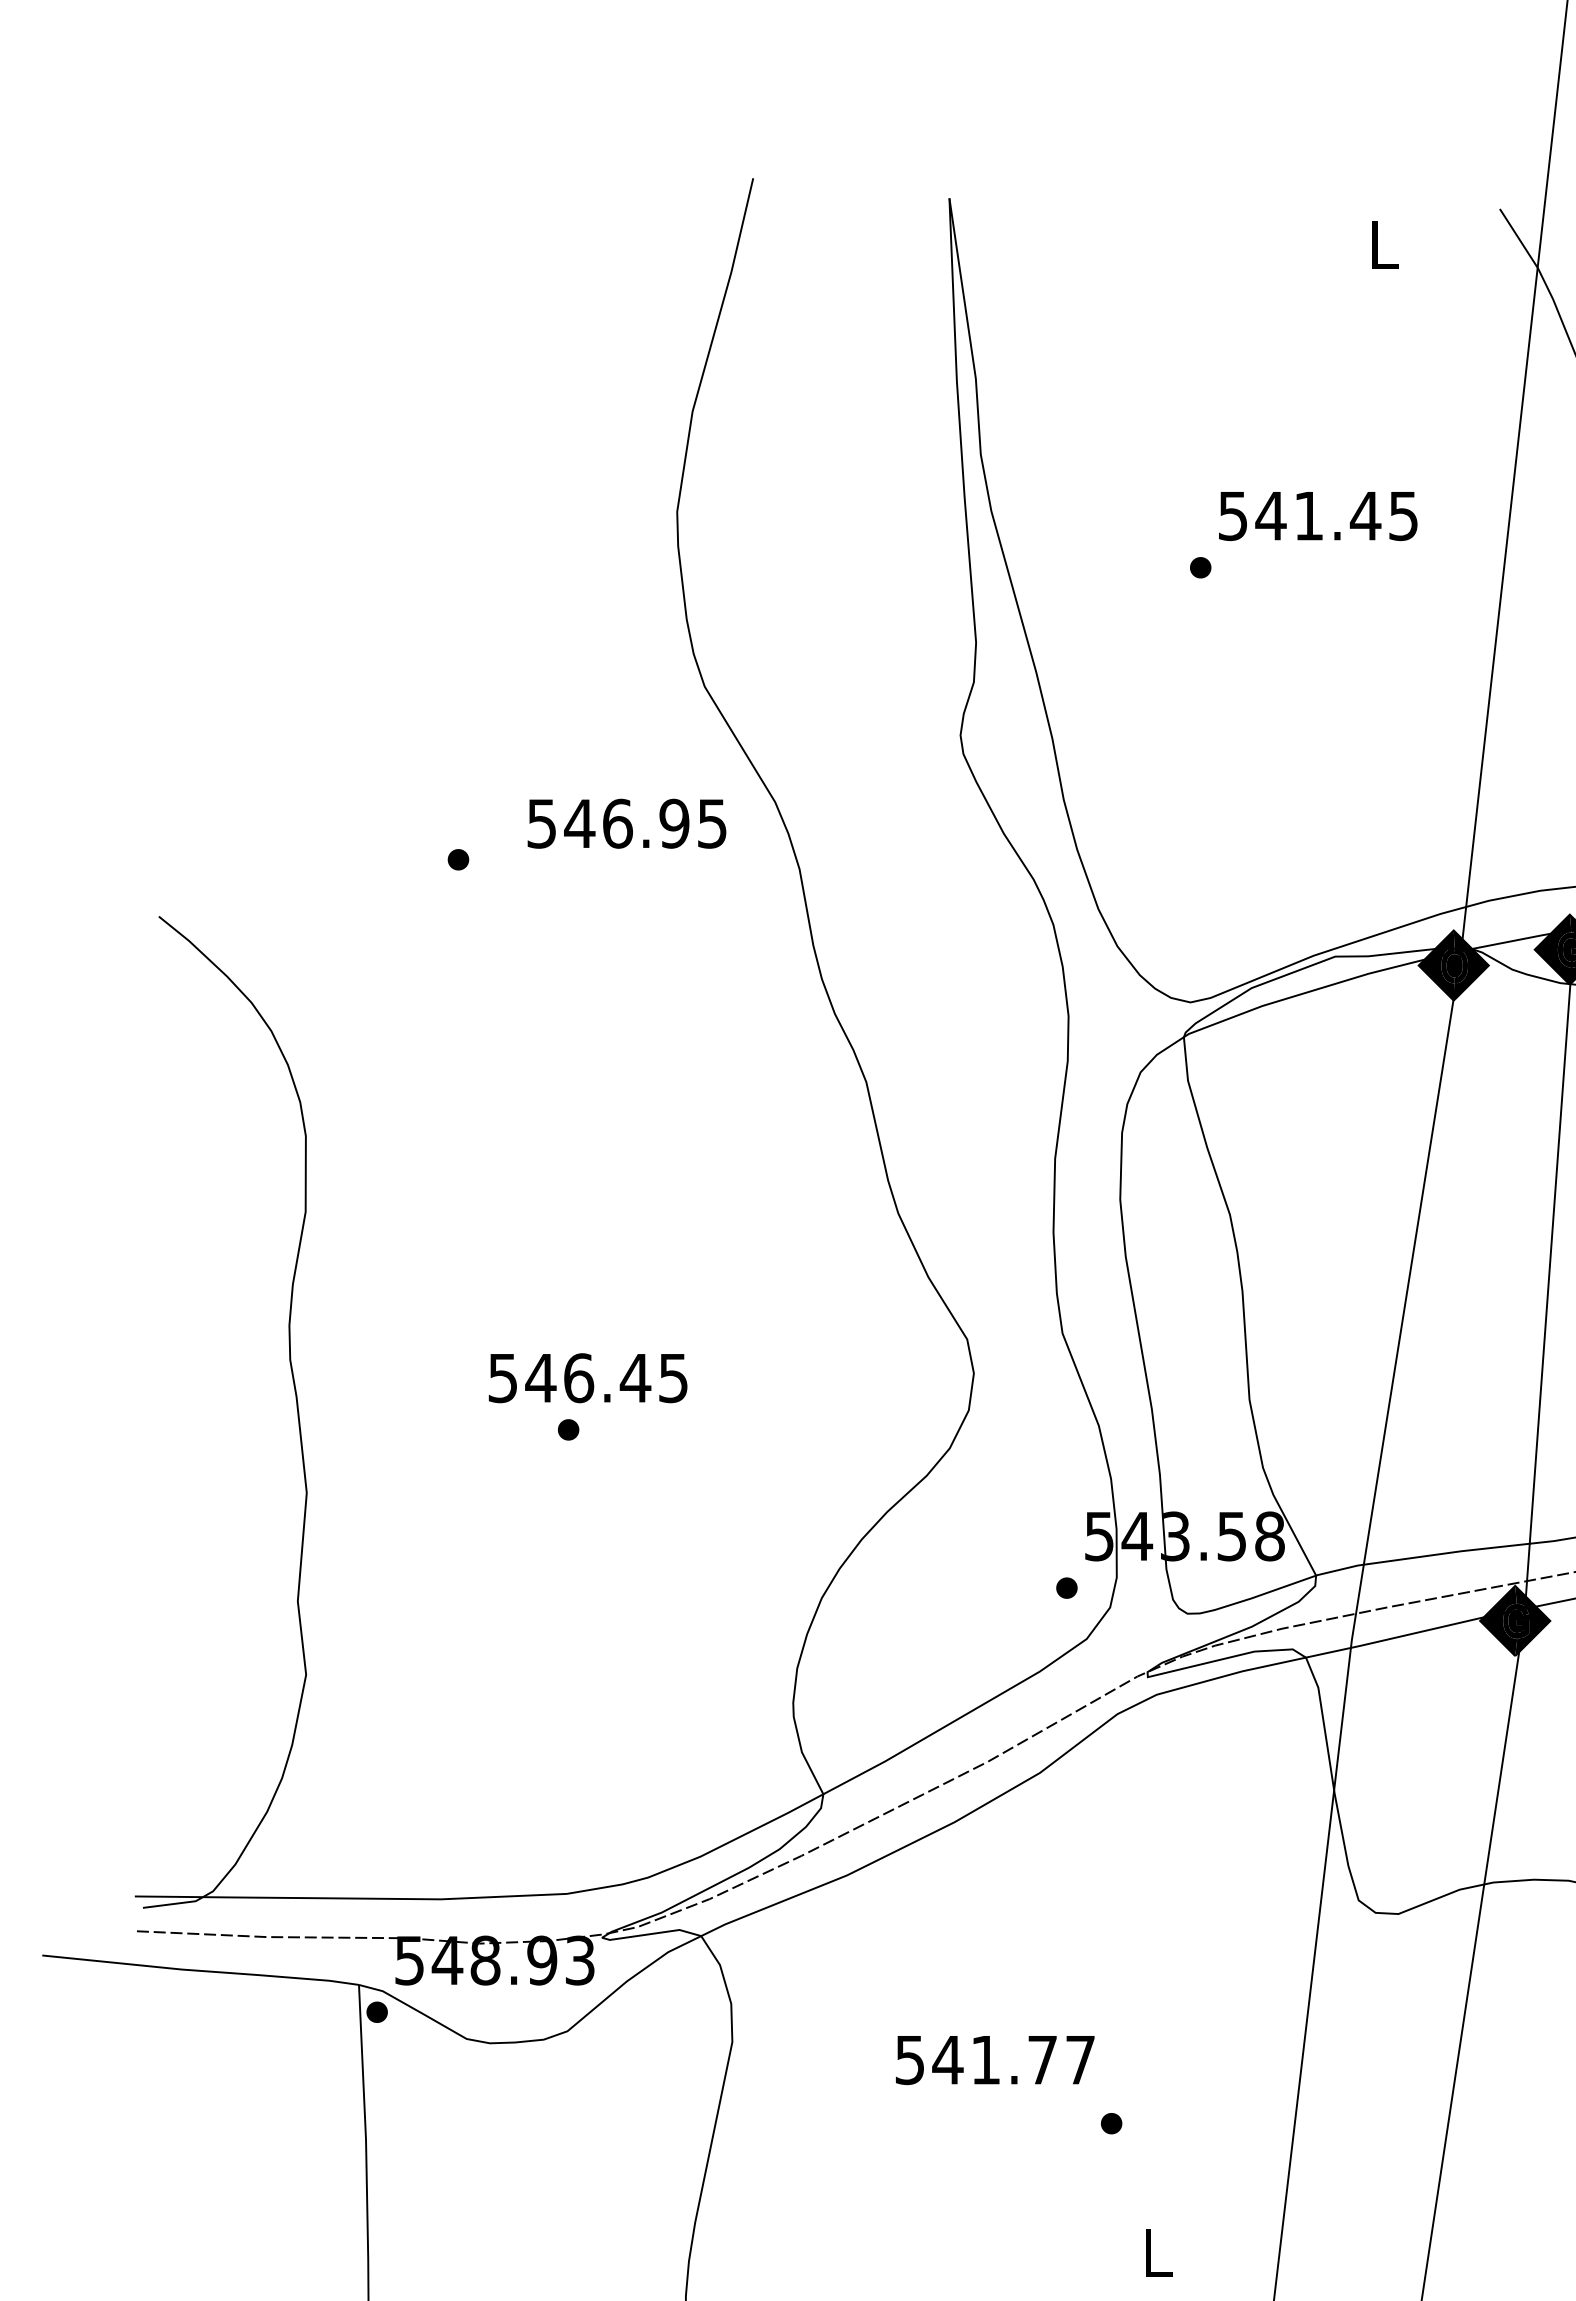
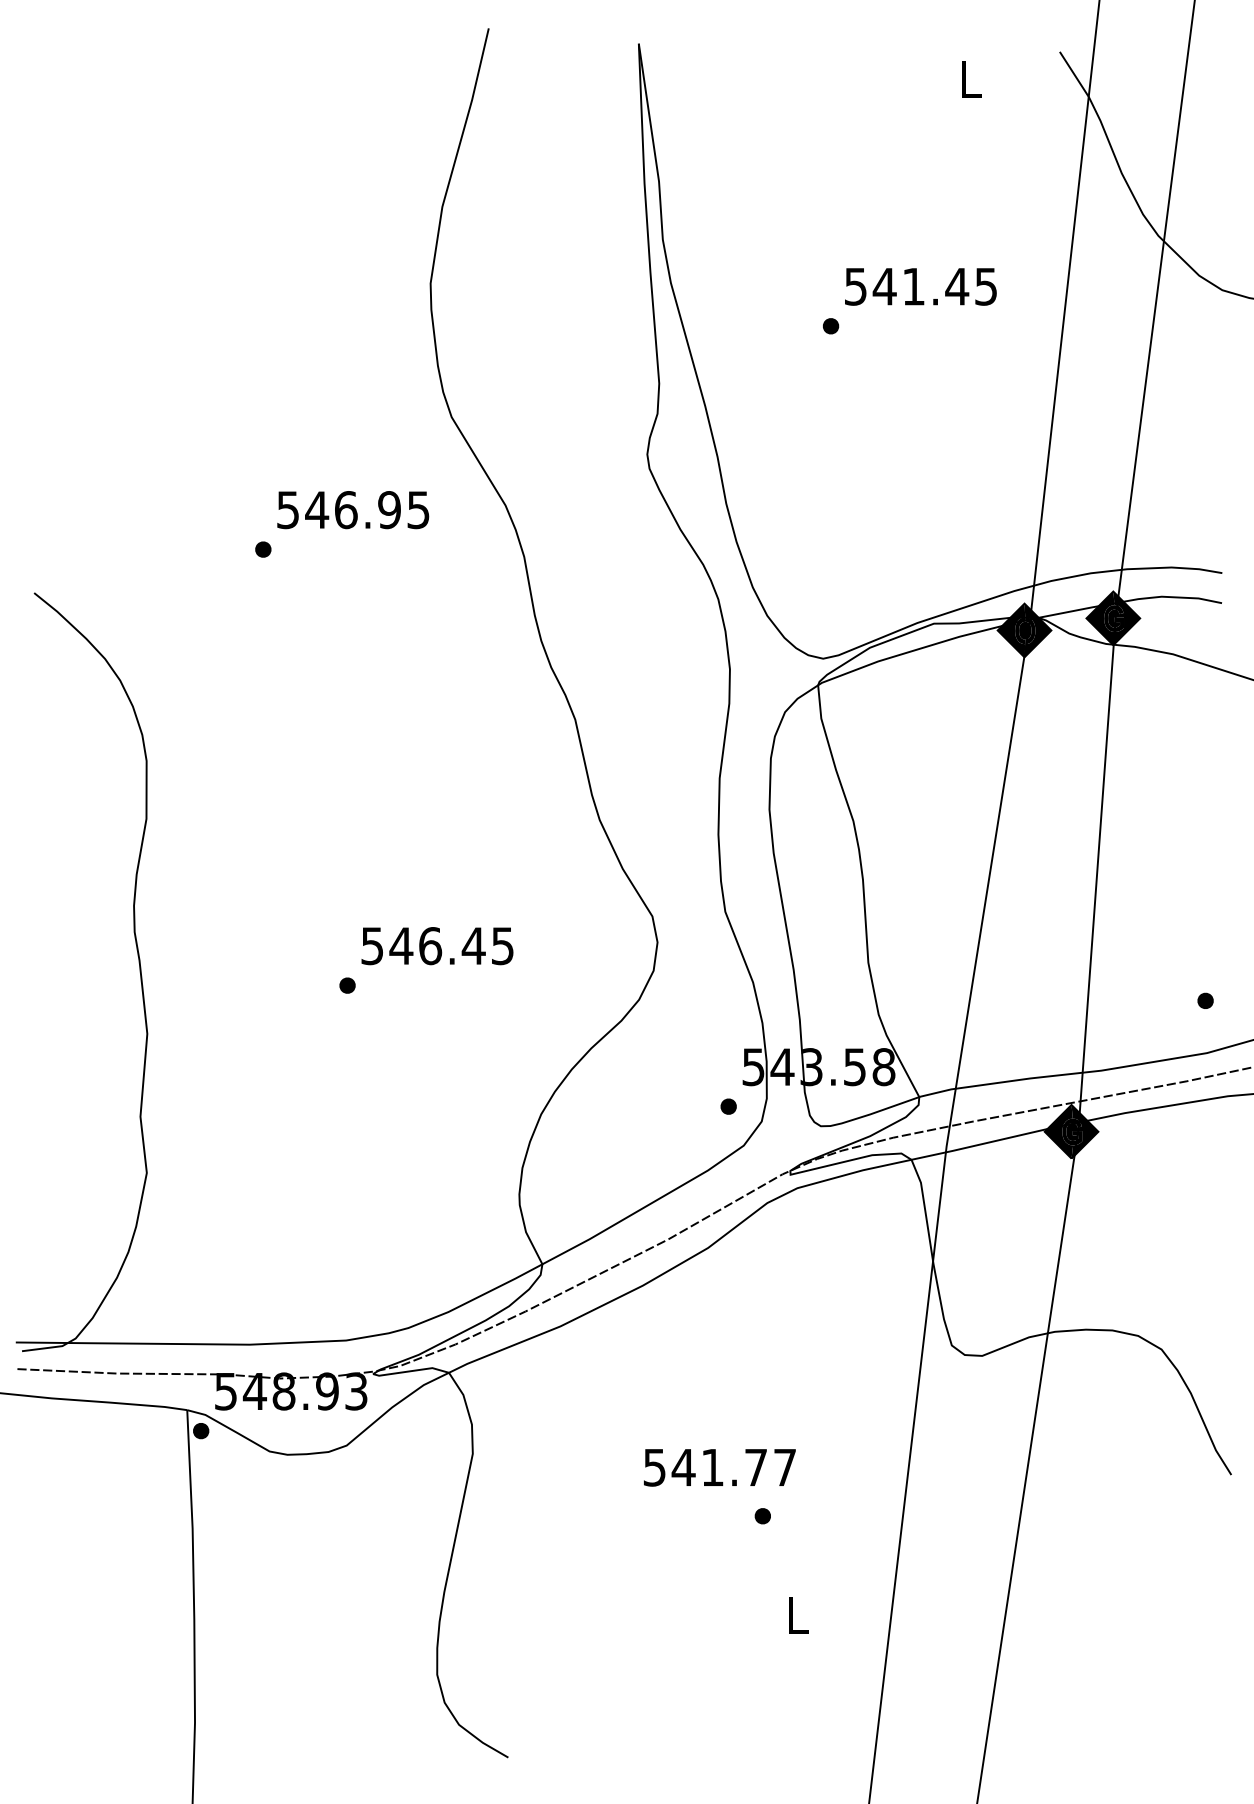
text: (627, 824) -> (353, 510), moved
text: (588, 1378) -> (437, 946), moved
text: (994, 2059) -> (719, 1467), moved

